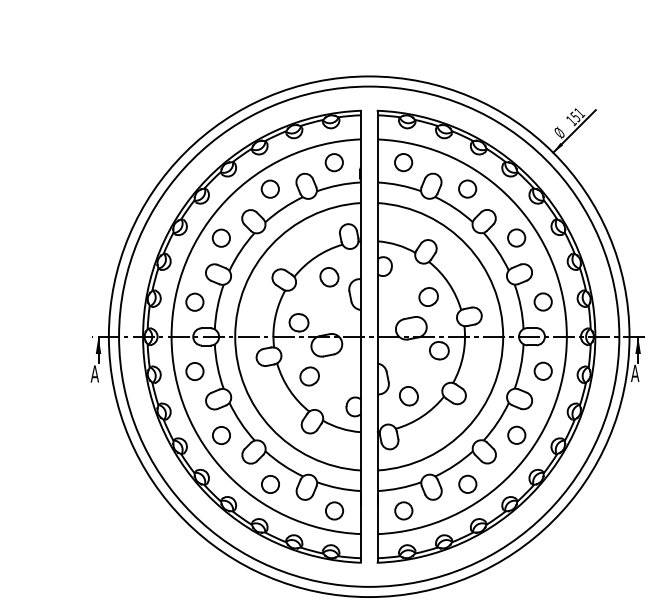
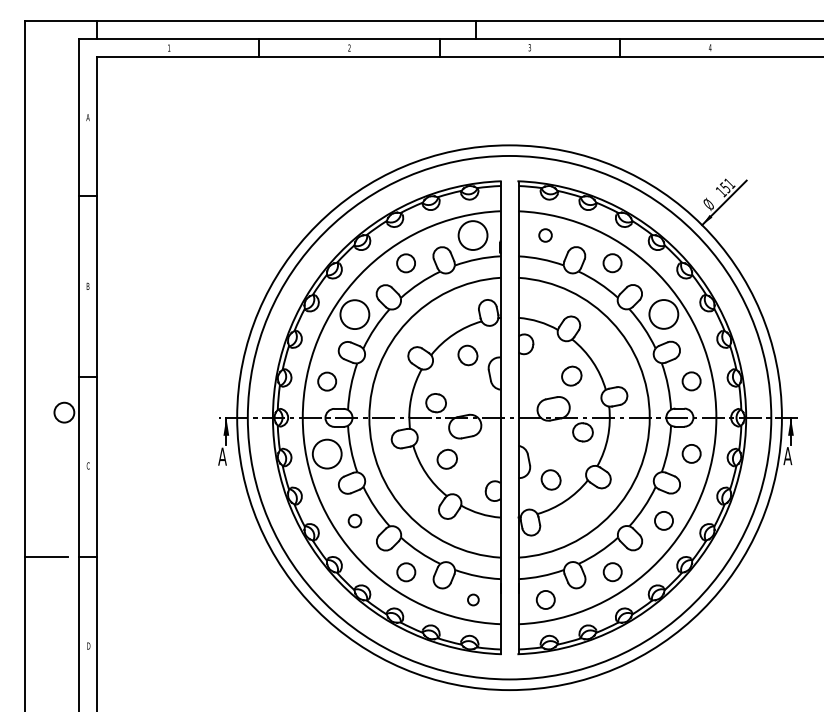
circle: (334, 162) -> (473, 235), size x1.6
circle: (403, 162) -> (545, 235), size x0.7
circle: (221, 238) -> (354, 314), size x1.6
circle: (516, 238) -> (663, 314), size x1.6
circle: (195, 371) -> (327, 454), size x1.6
circle: (221, 434) -> (354, 520), size x0.7
circle: (334, 510) -> (473, 599), size x0.6

